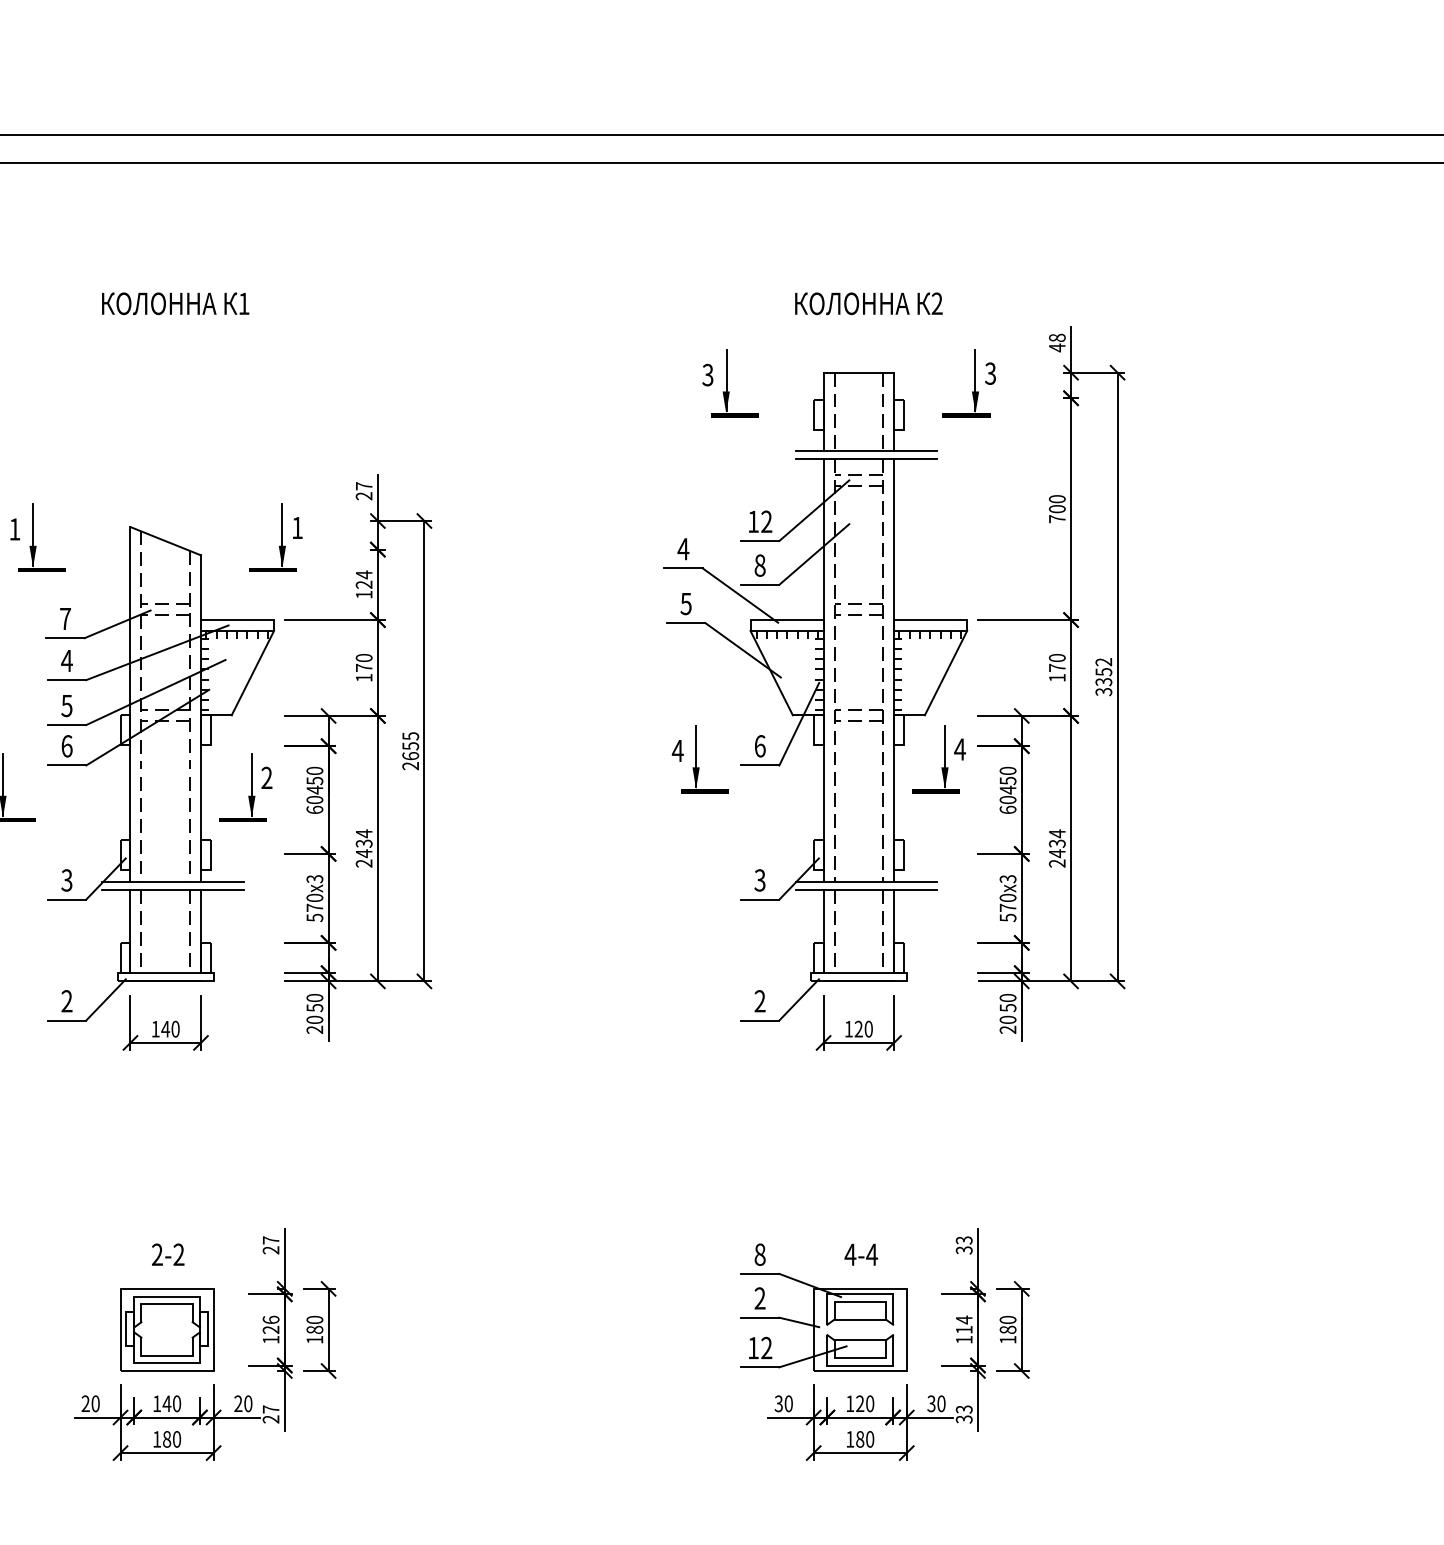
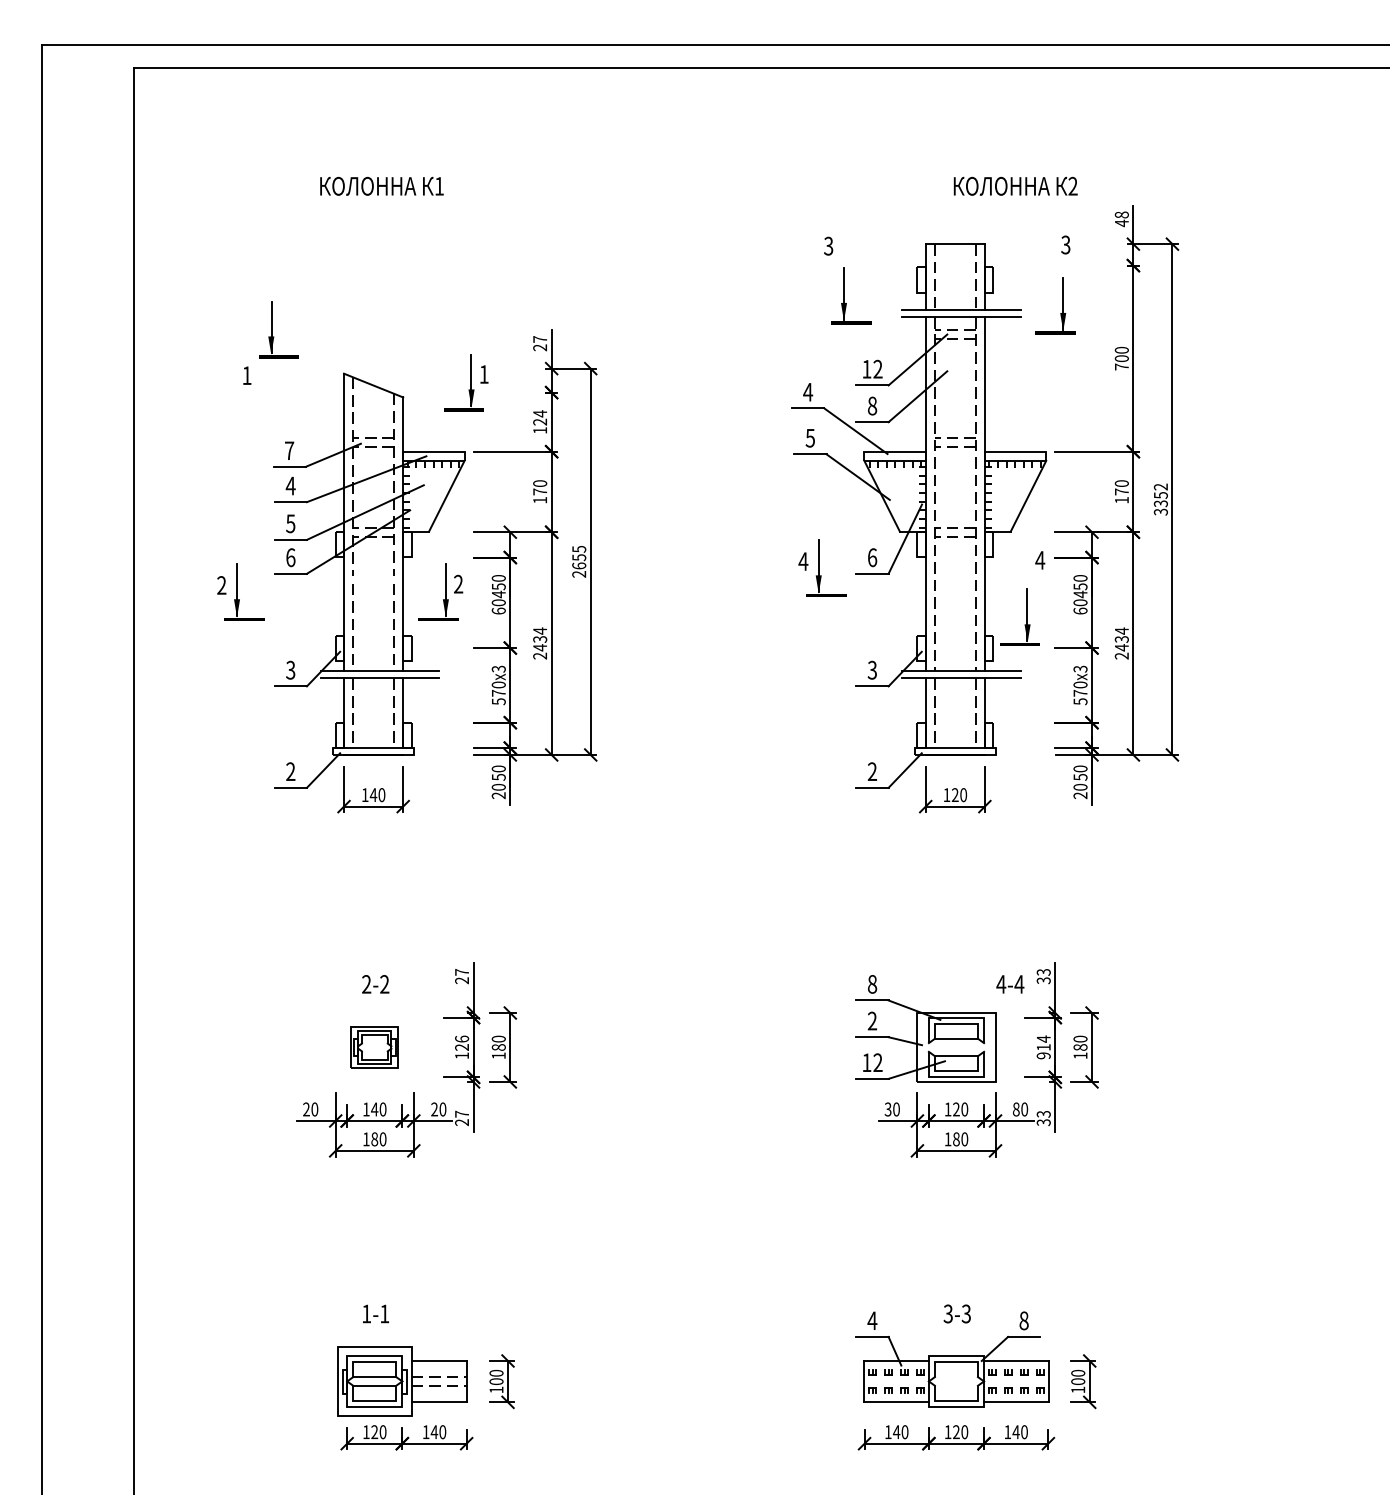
text: (868, 302) -> (1015, 185), moved
part: (726, 382) -> (844, 295), moved
part: (974, 382) -> (1062, 305), moved
part: (41, 537) -> (278, 329), moved
part: (943, 757) -> (1026, 616), moved
text: (861, 1254) -> (1010, 984), moved
part: (166, 1329) -> (374, 1047), size x0.6
text: (963, 1339) -> (1043, 1055), 114 -> 914
text: (930, 1403) -> (1015, 1109), 30 -> 80

